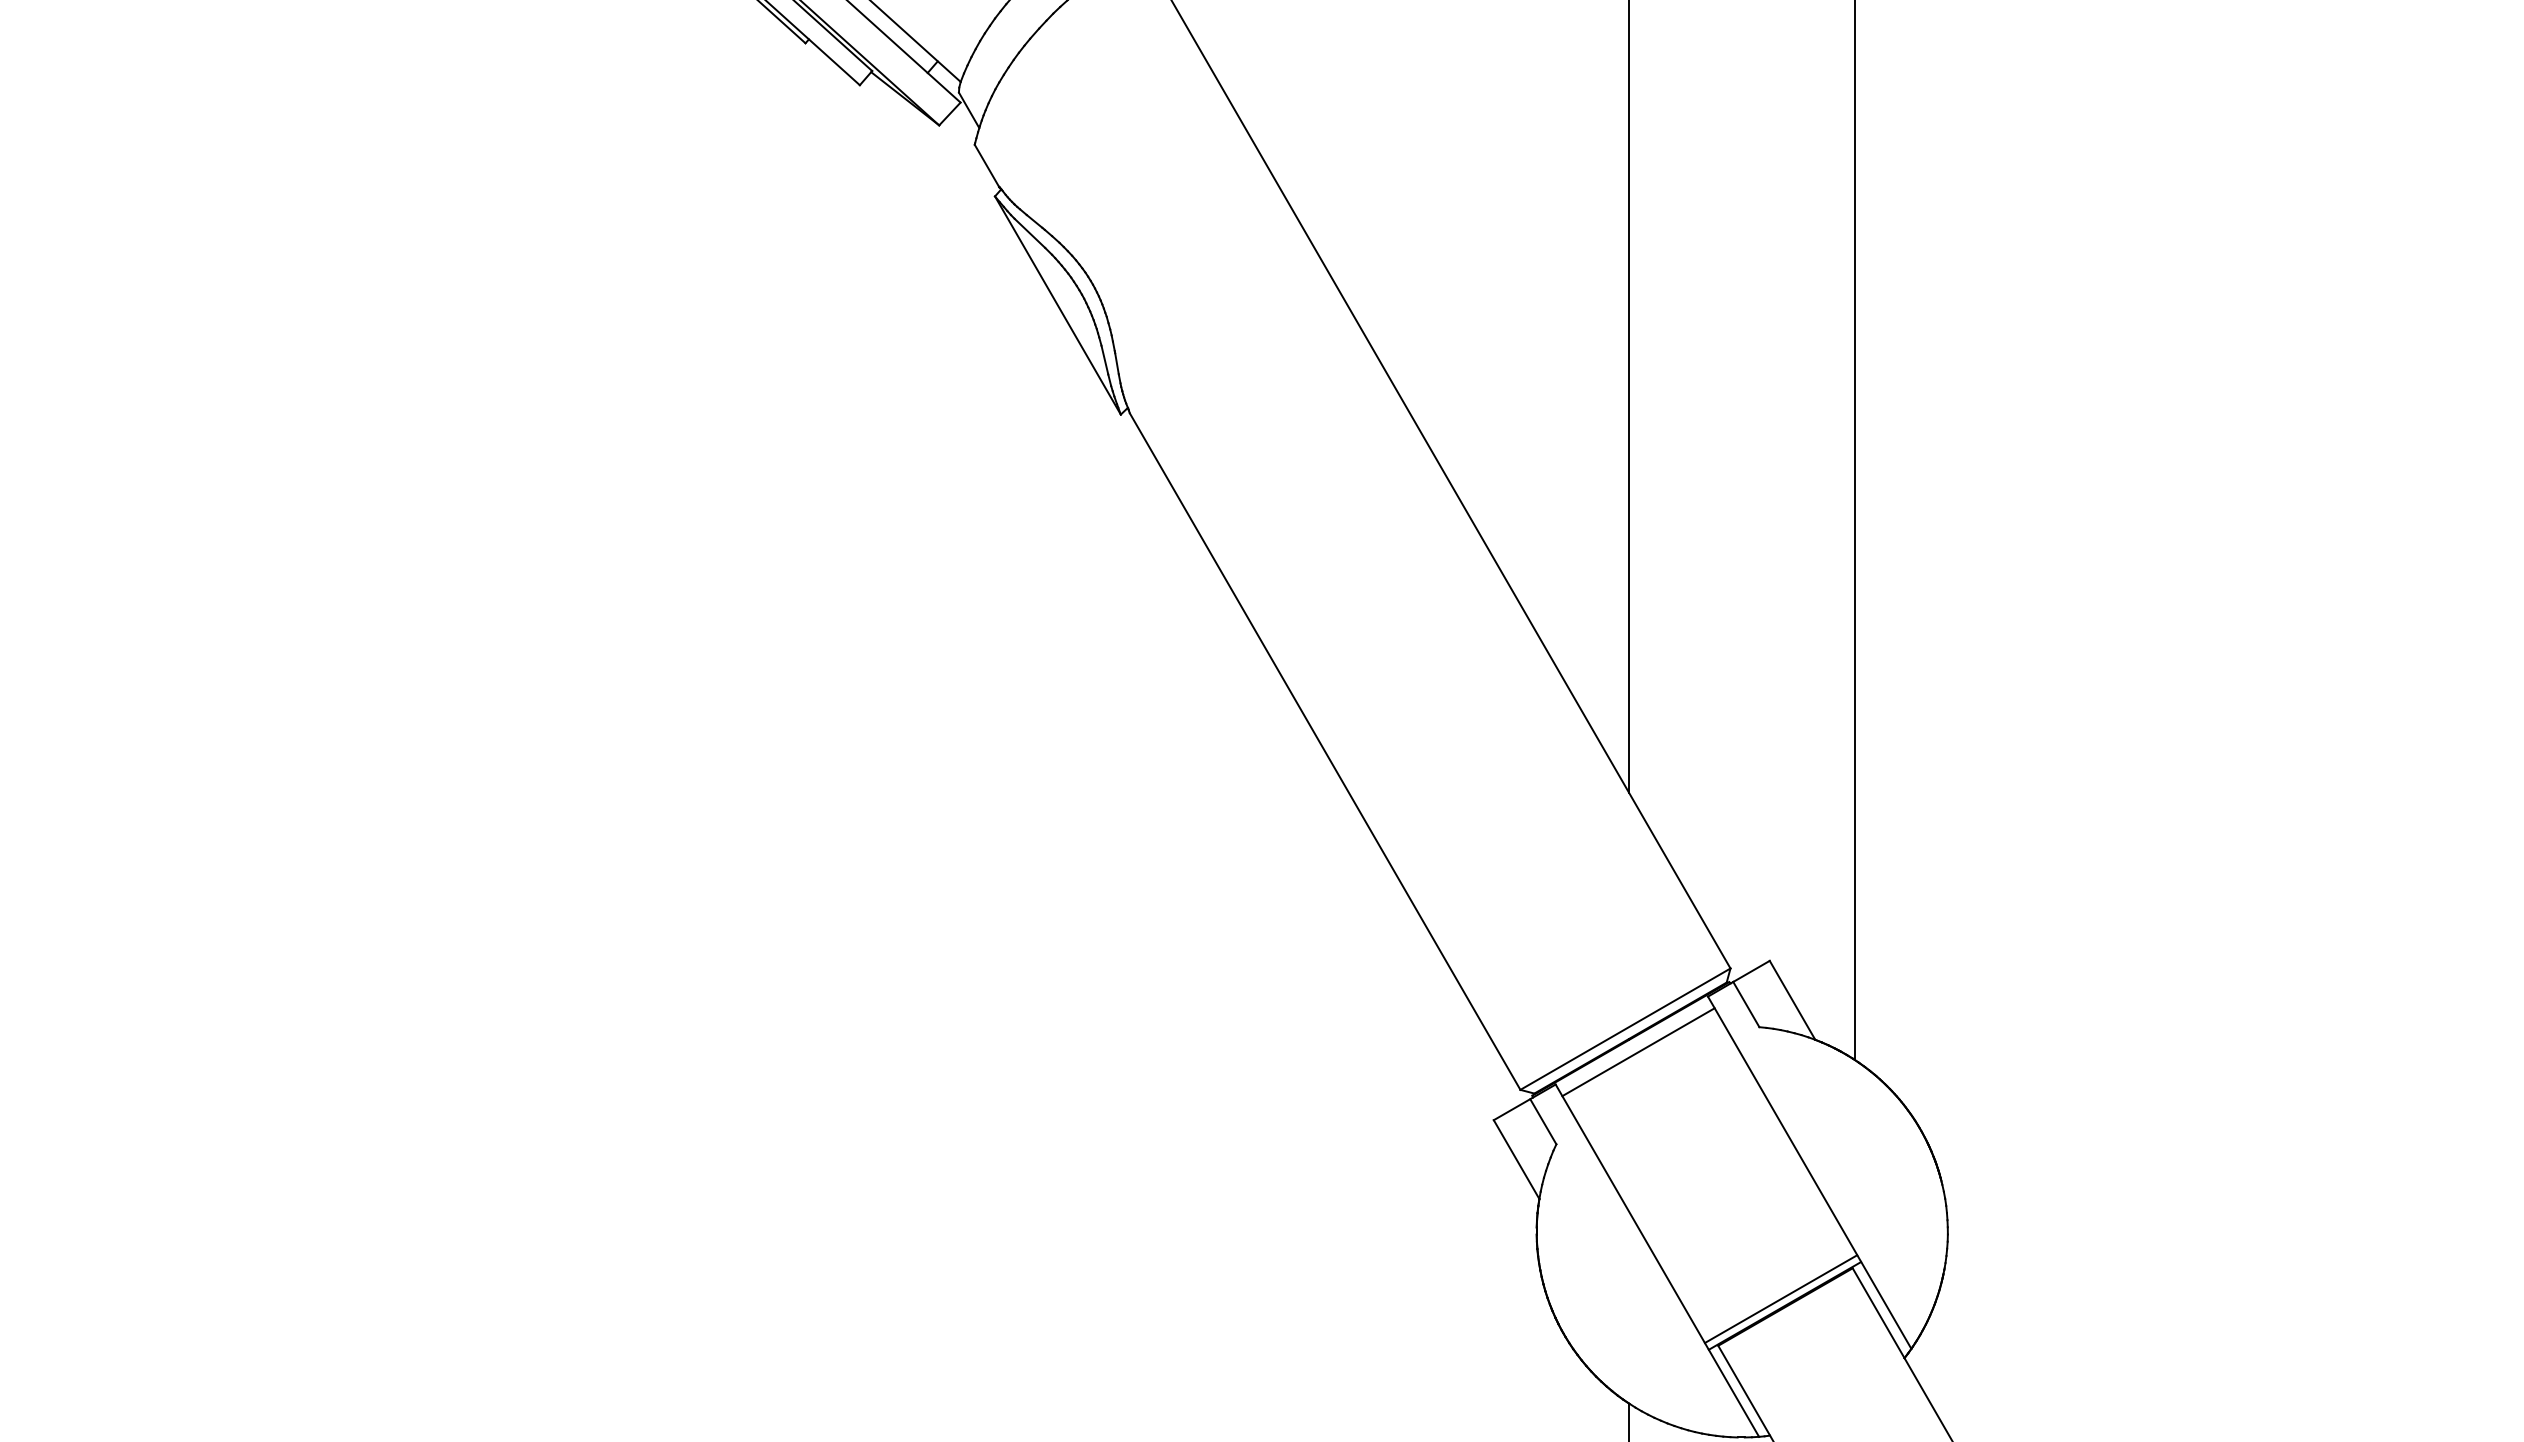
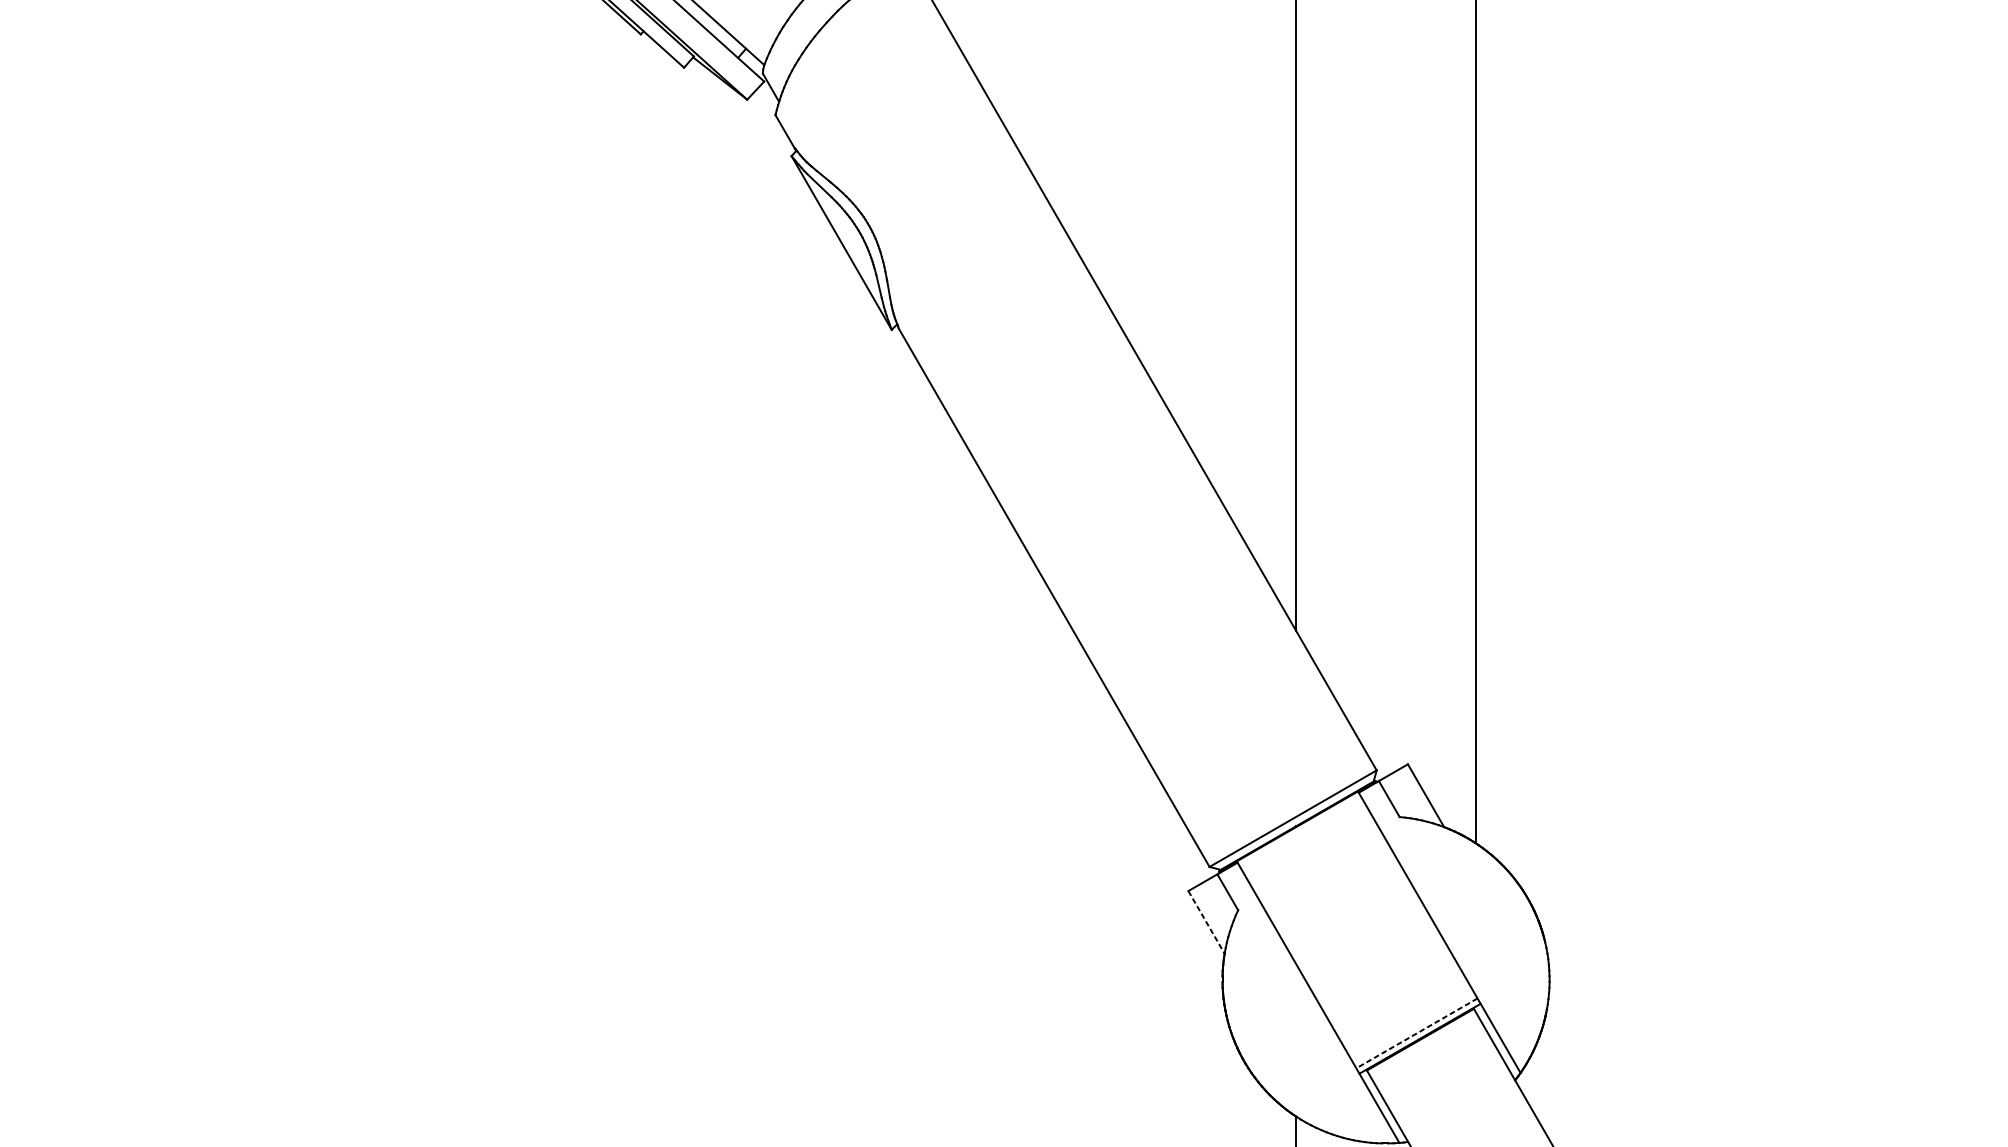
line: (1638, 1052) -> (1303, 837), removed
line: (1516, 1159) -> (1206, 922), solid -> dashed
line: (1781, 1299) -> (1417, 1033), solid -> dashed

